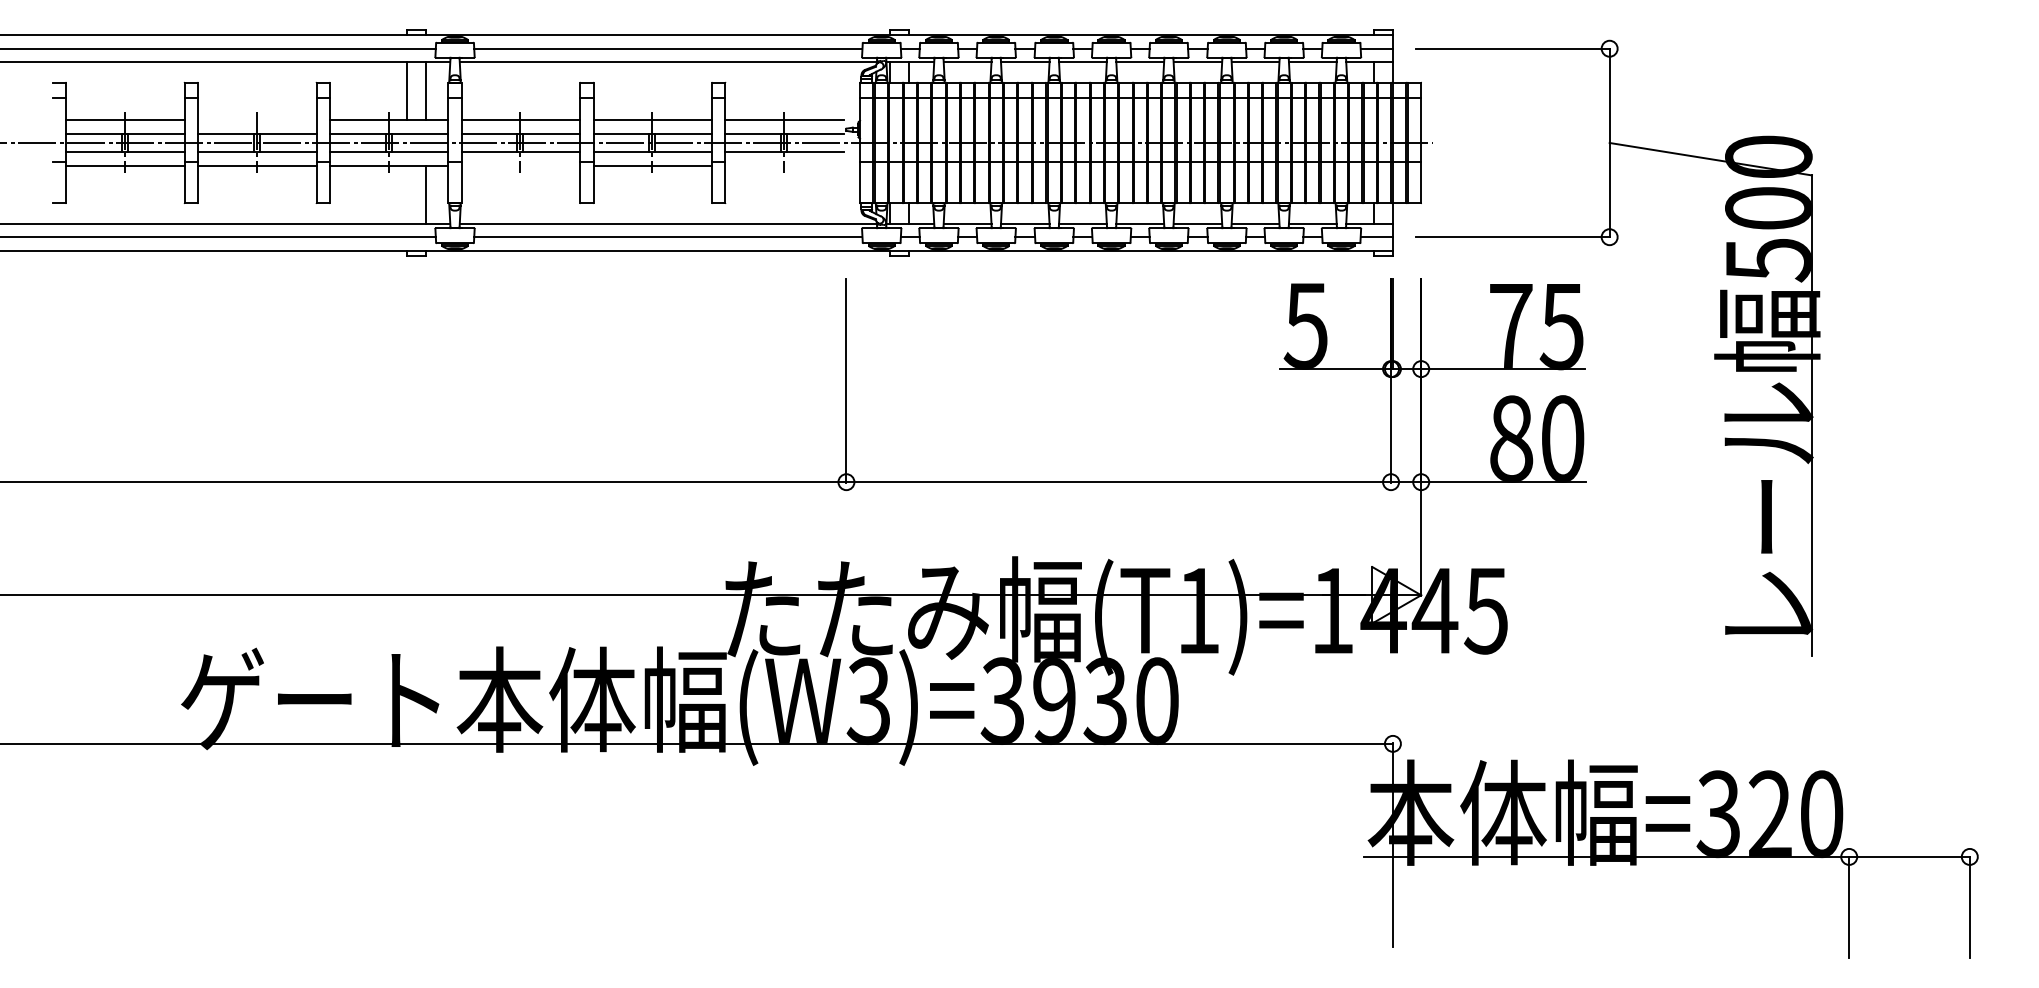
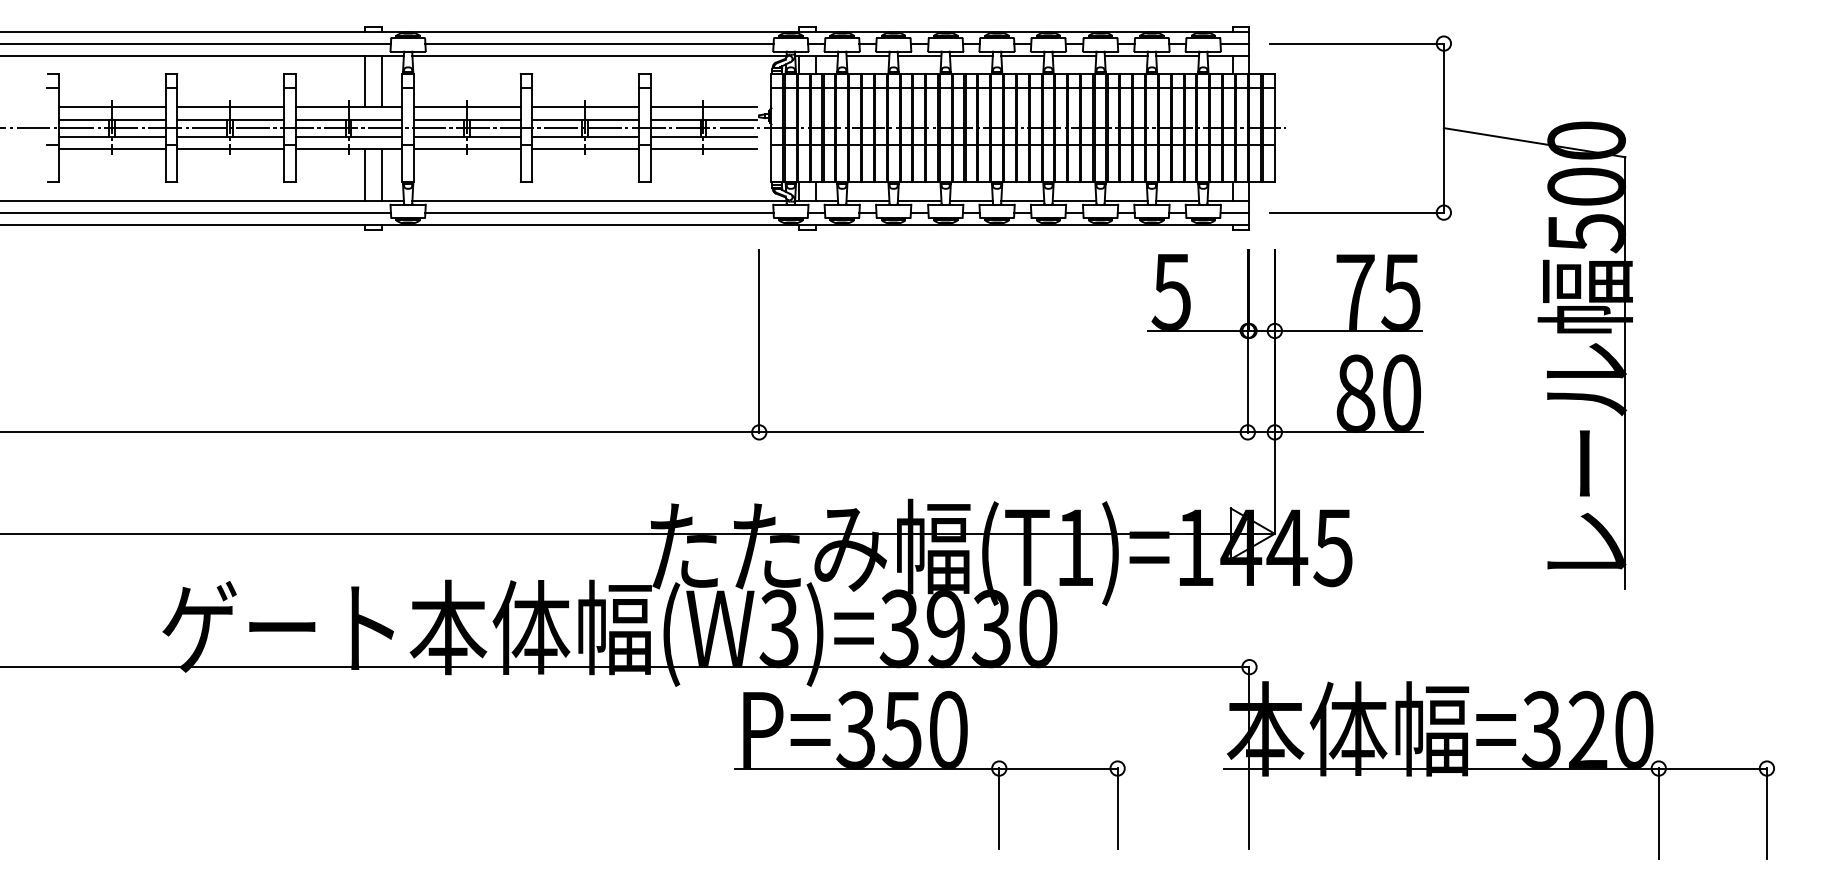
line: (256, 119) -> (230, 107), added
line: (521, 165) -> (467, 148), added
line: (784, 165) -> (703, 148), added
line: (406, 194) -> (364, 174), added
part: (1036, 859) -> (929, 770), added

